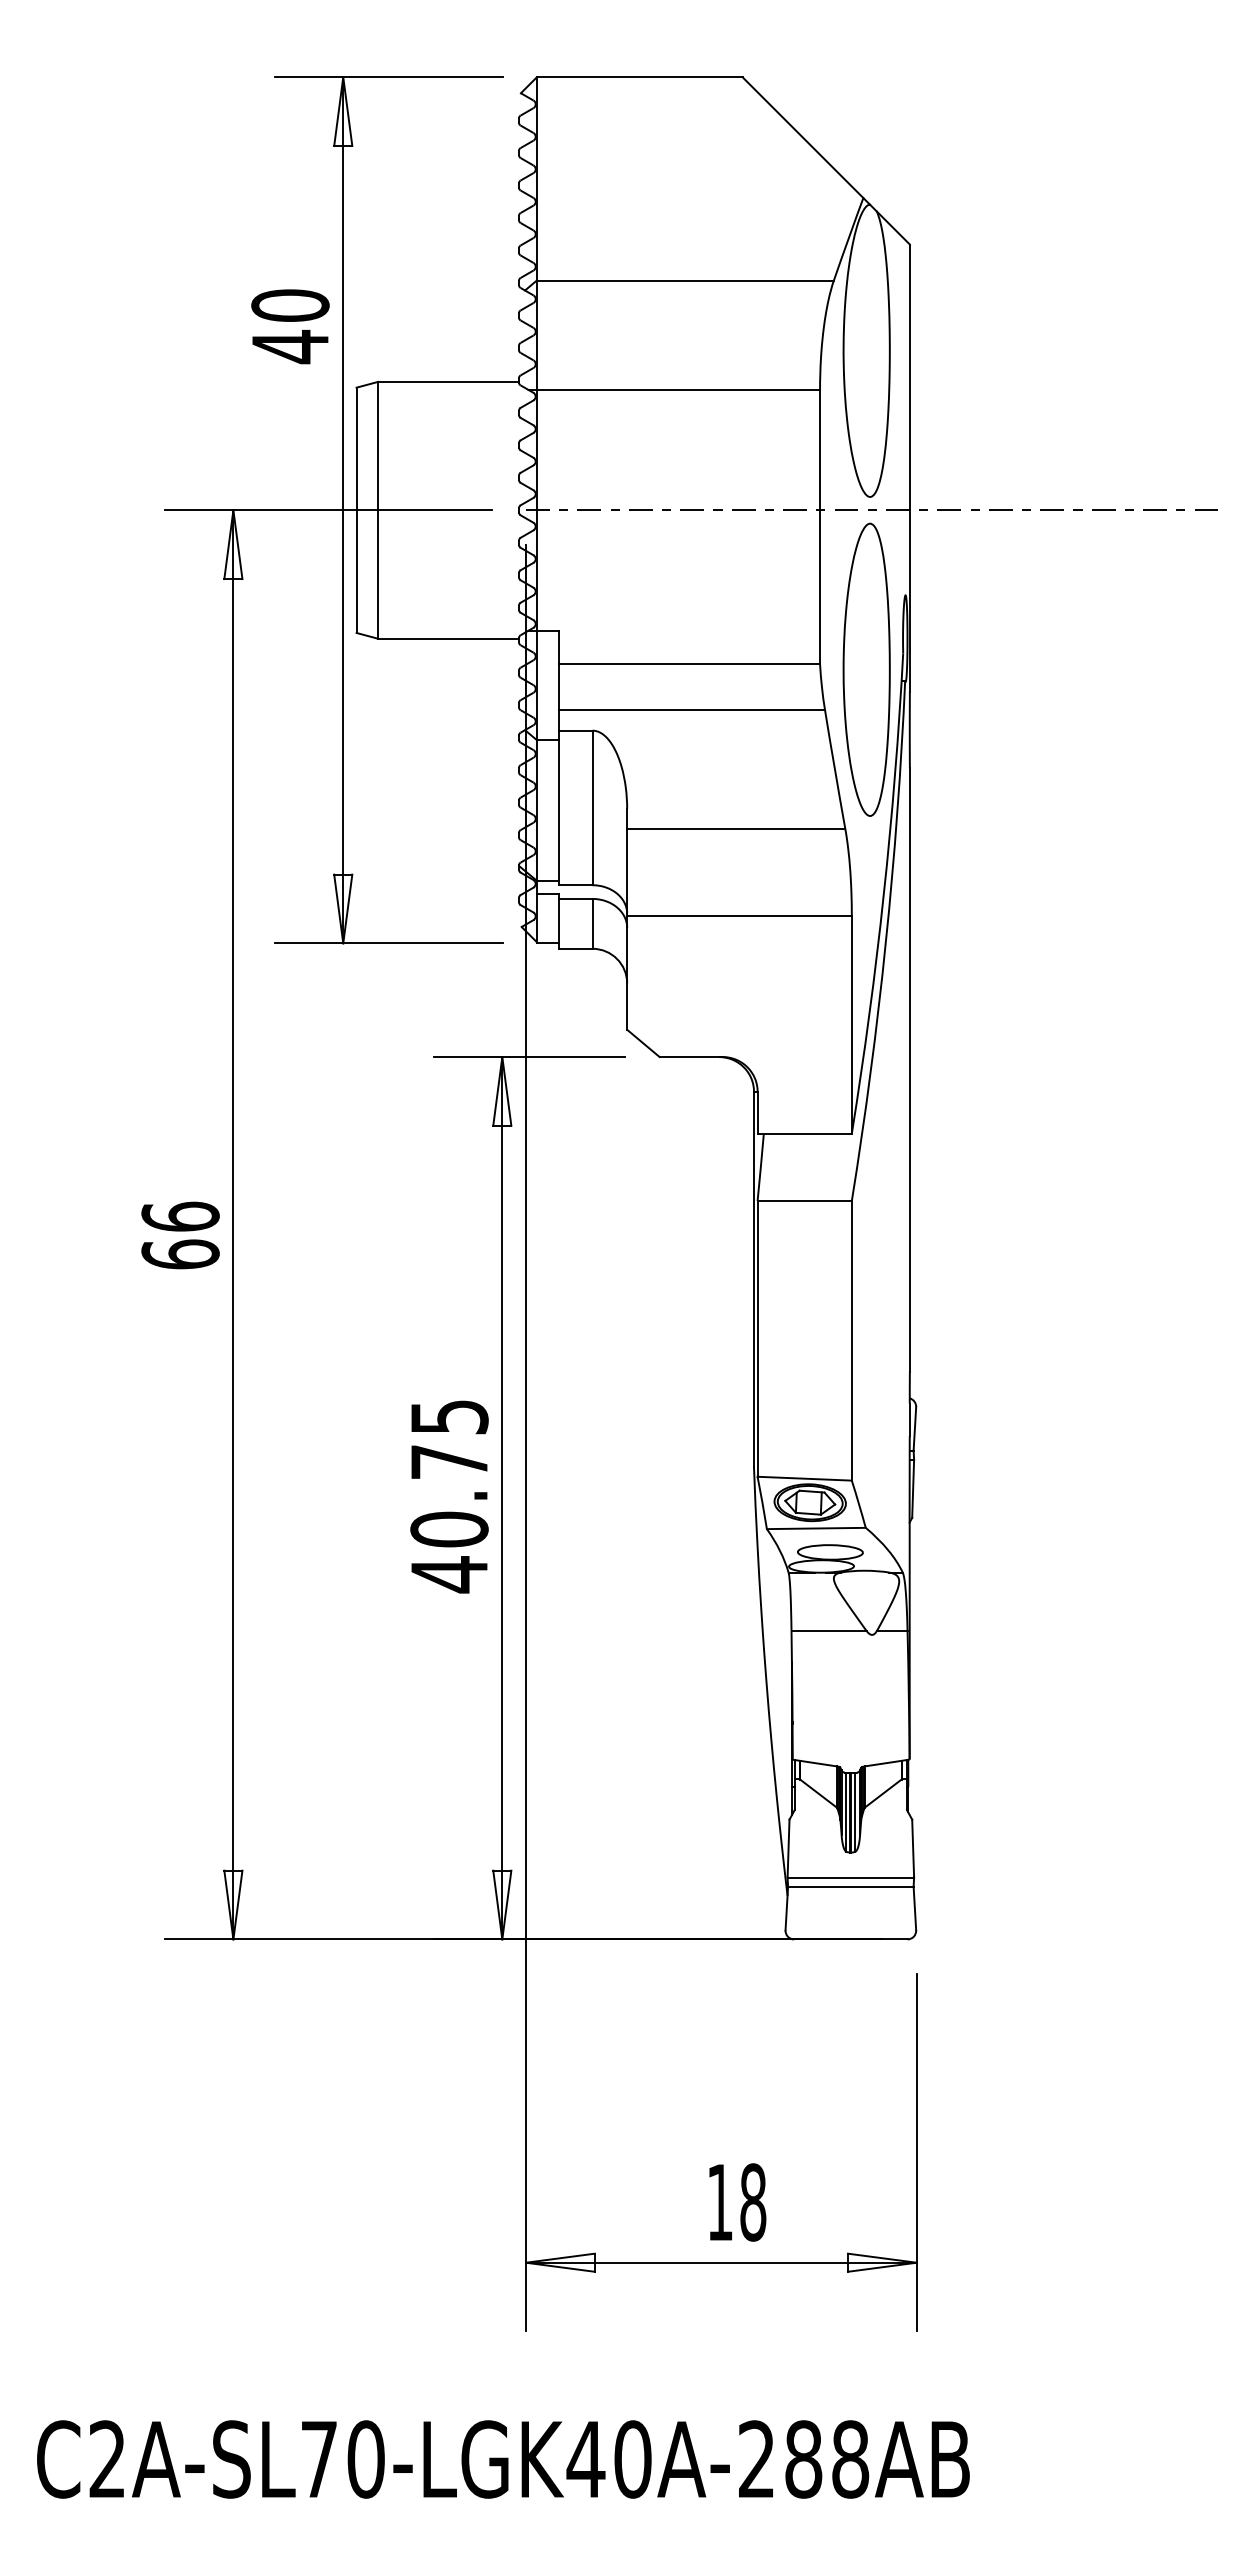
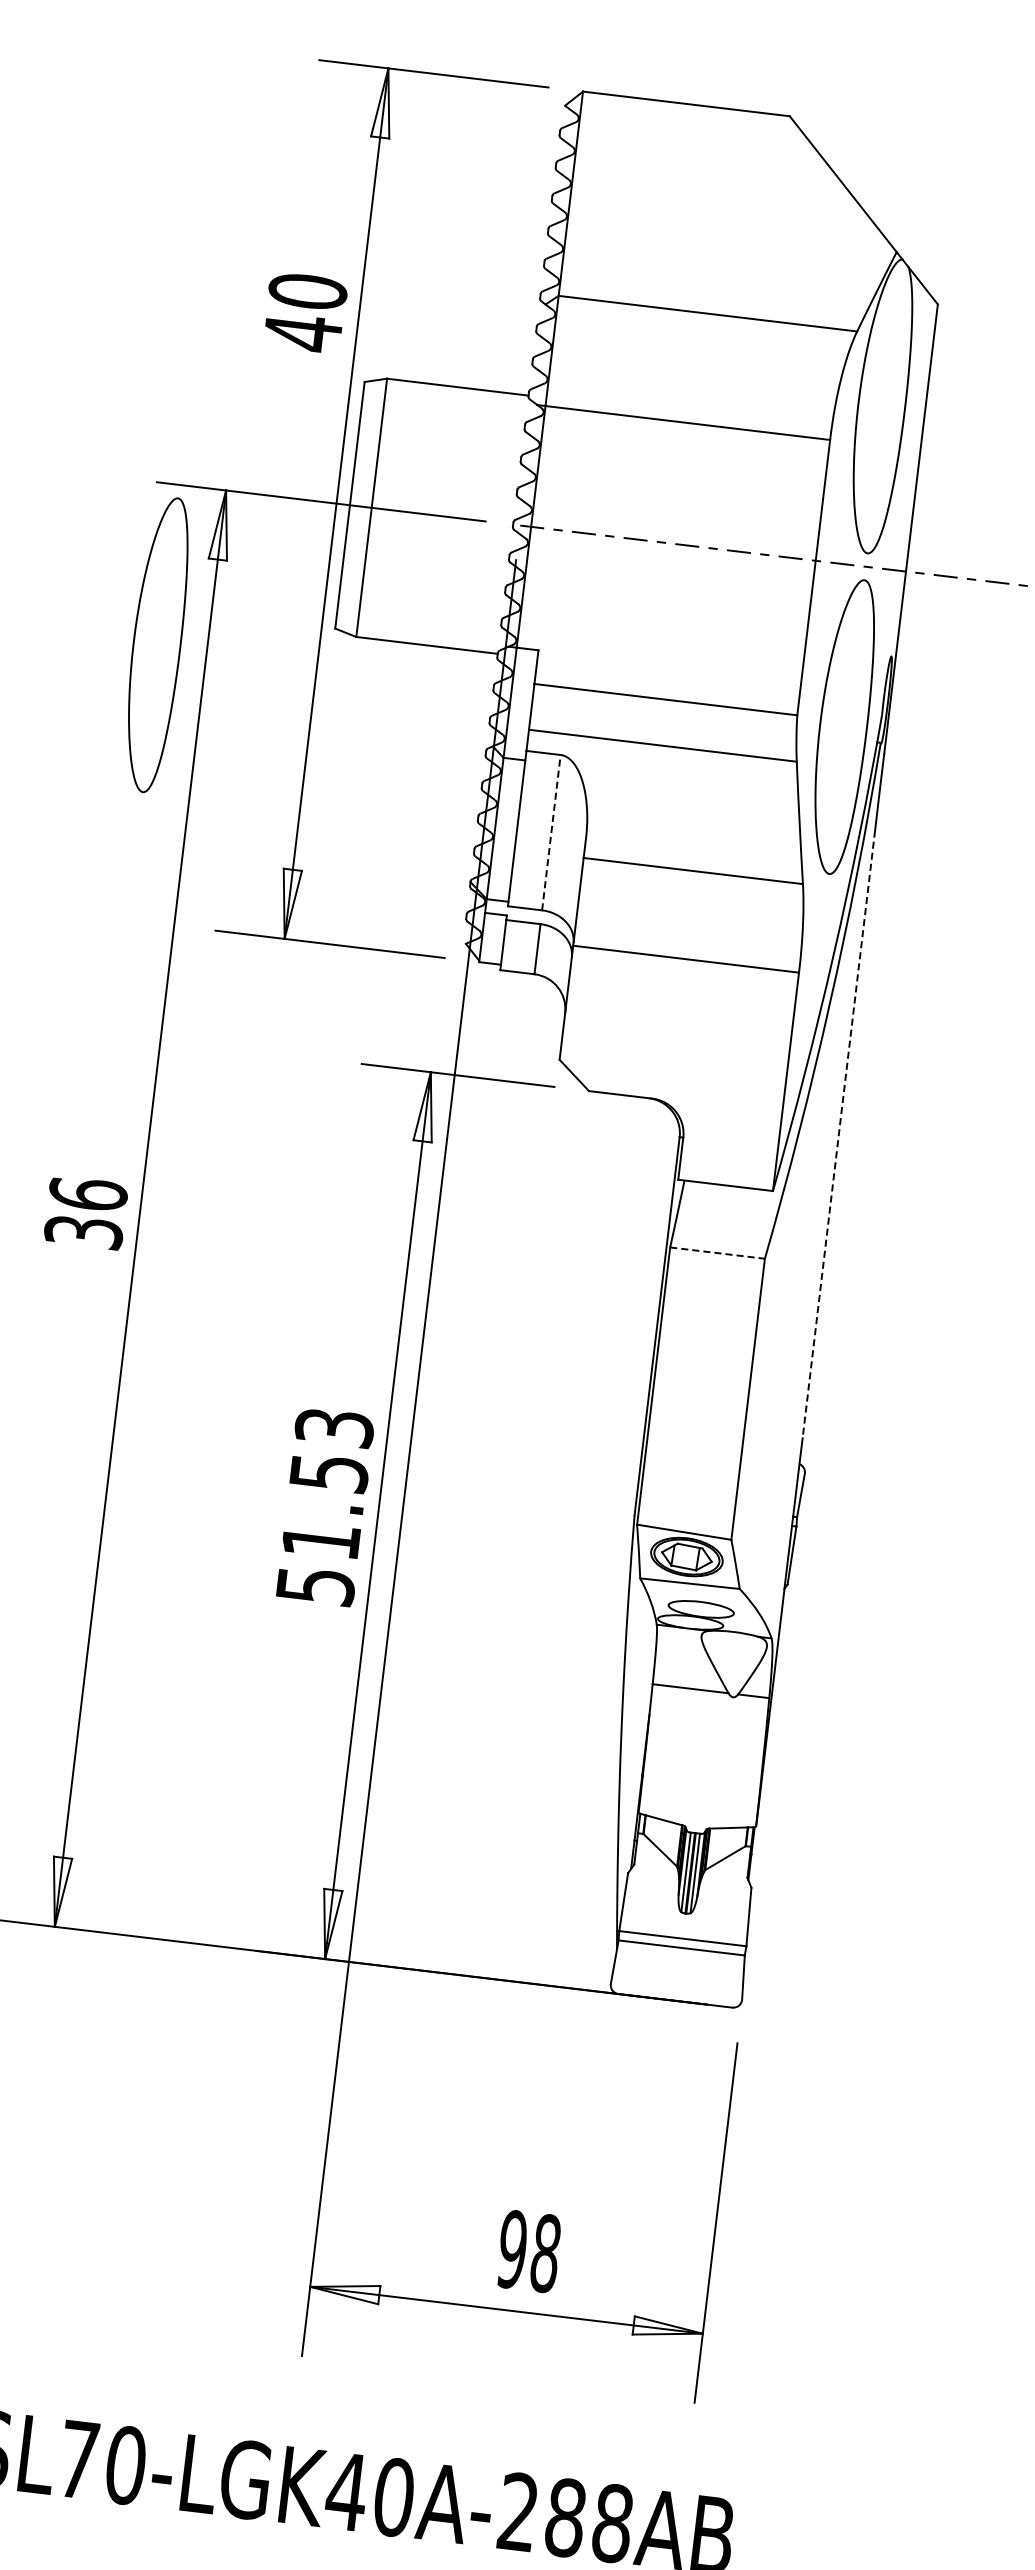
part: (183, 669) -> (156, 644), added
line: (592, 807) -> (551, 832), solid -> dashed
line: (909, 1069) -> (838, 1133), solid -> dashed
line: (805, 1200) -> (718, 1252), solid -> dashed
text: (180, 1254) -> (83, 1232), 66 -> 36
text: (449, 1496) -> (325, 1507), 40.75 -> 51.53
text: (720, 2202) -> (512, 2249), 18 -> 98

